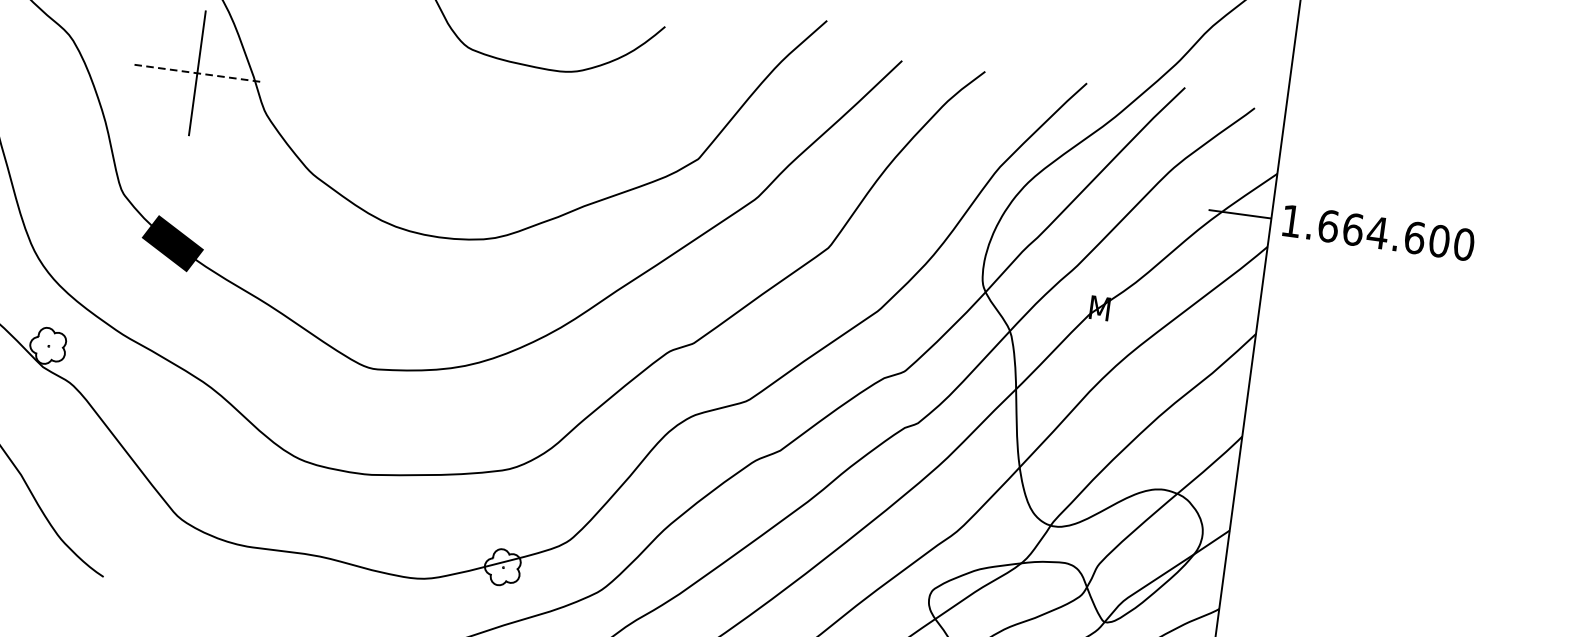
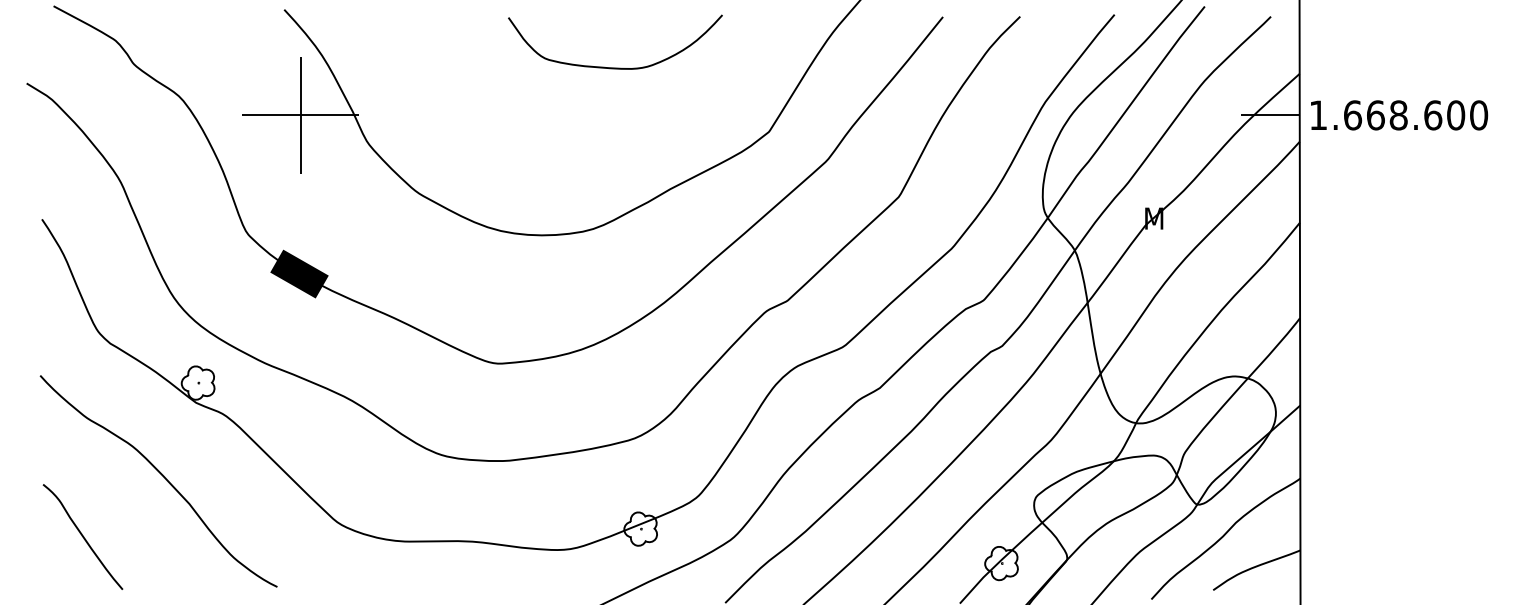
line: (196, 73) -> (300, 115), dashed -> solid
text: (1377, 232) -> (1398, 115), 1.664.600 -> 1.668.600

